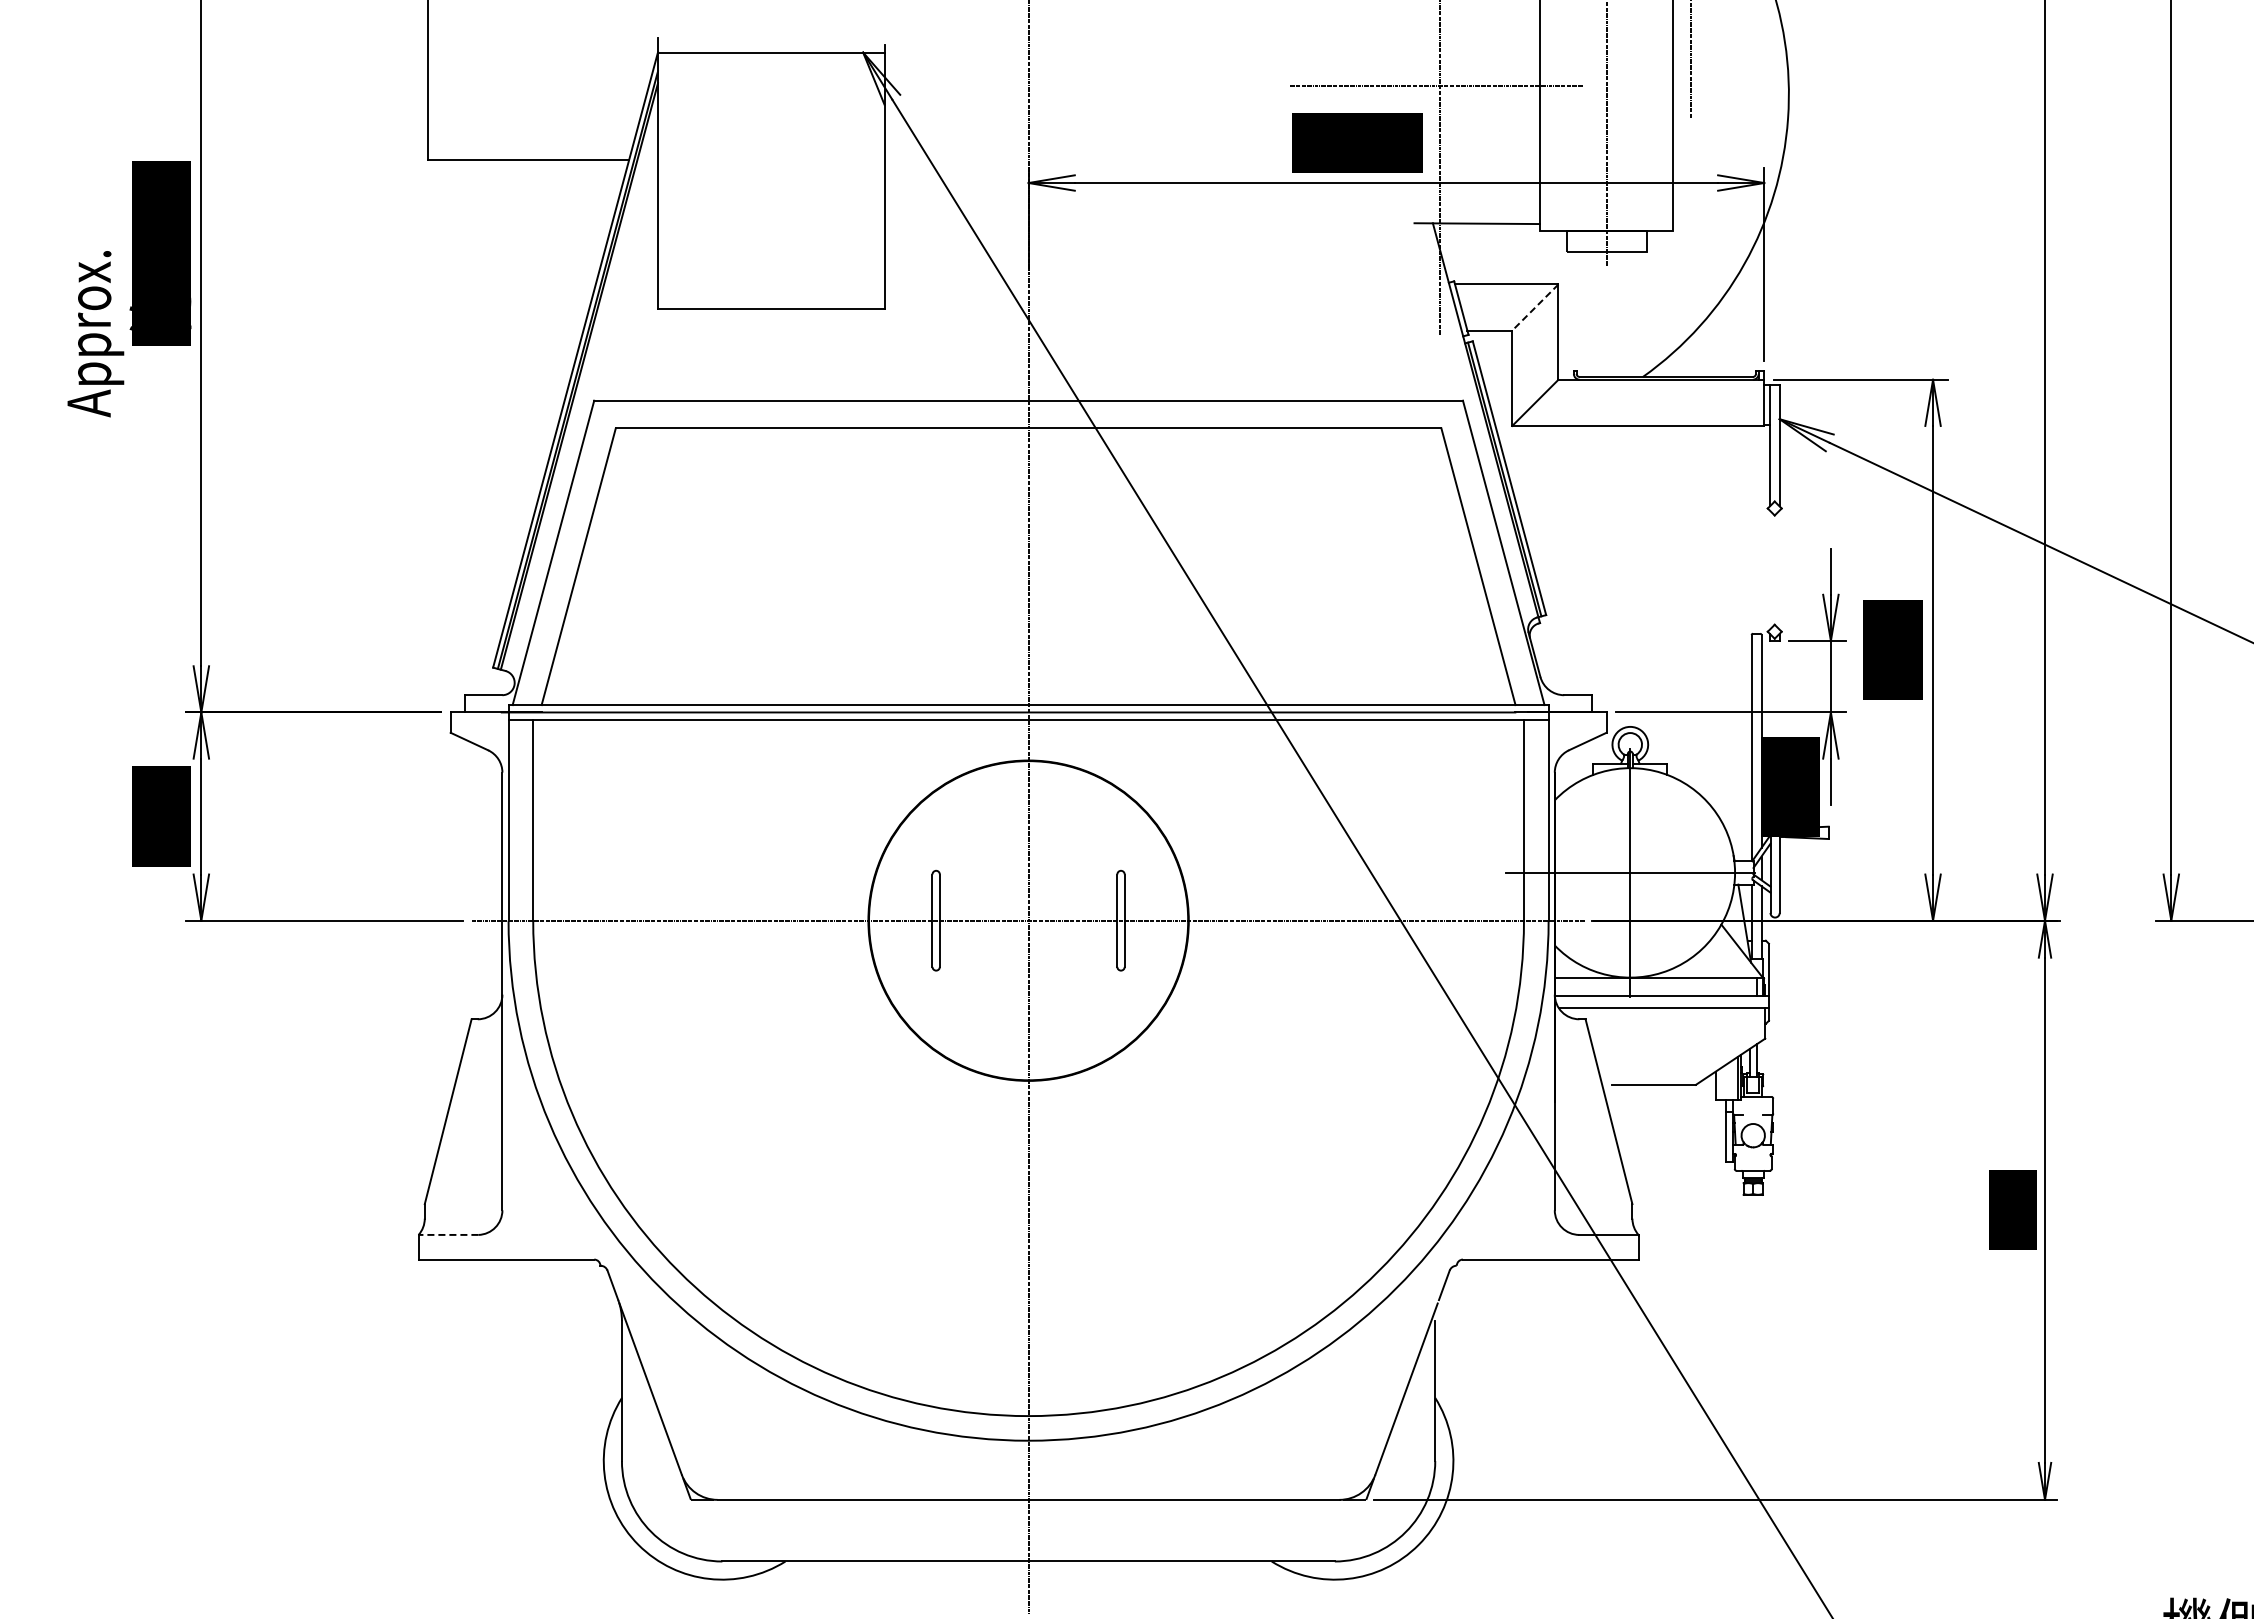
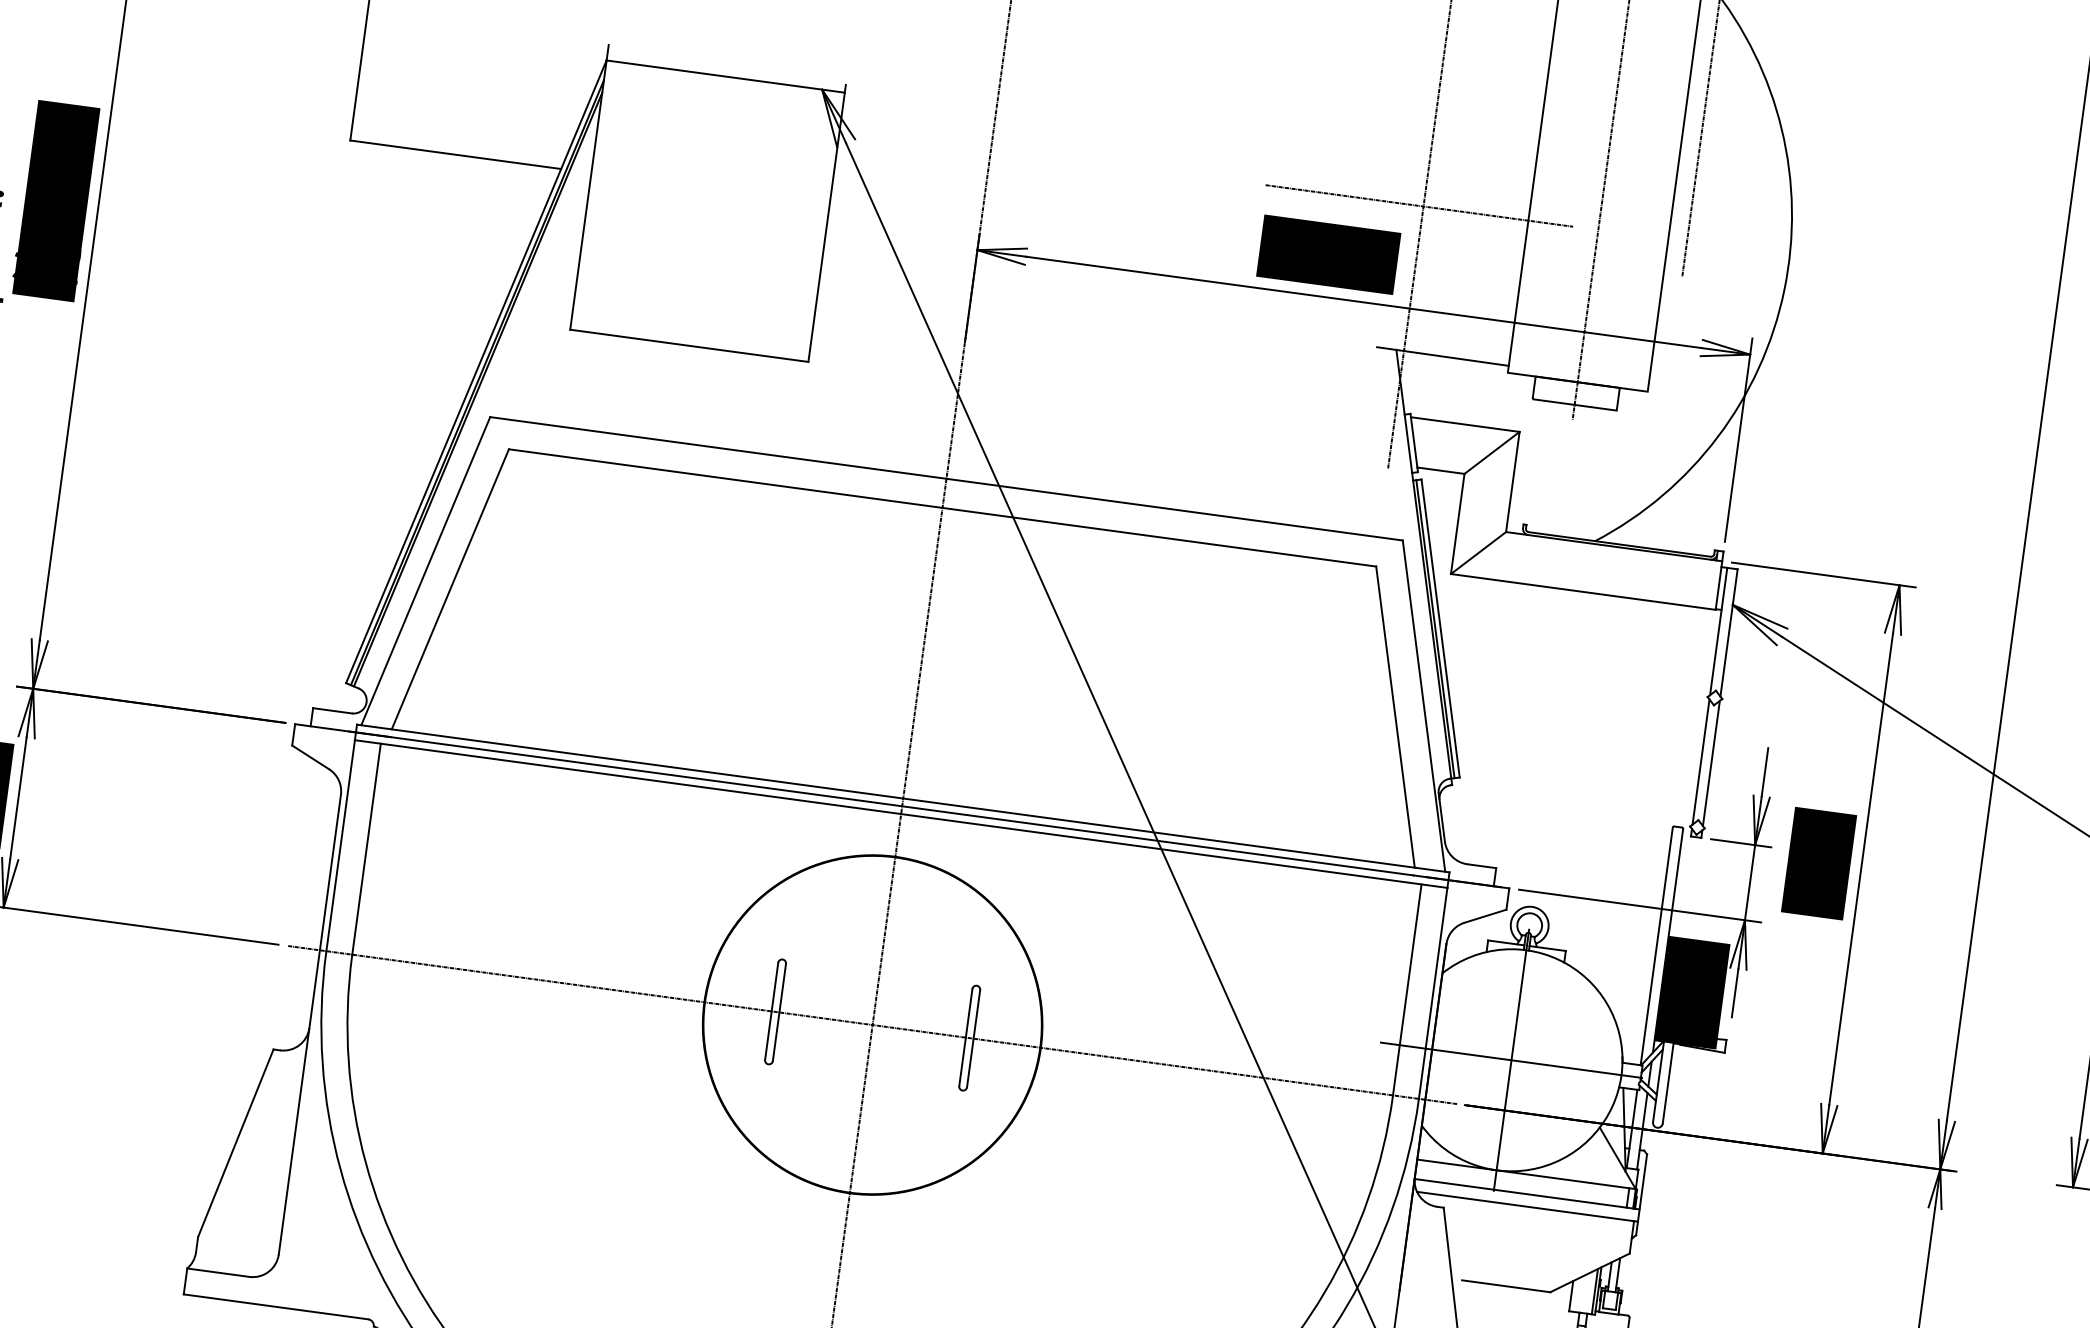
line: (1535, 307) -> (1492, 452), dashed -> solid
line: (1769, 569) -> (1700, 761), added
line: (1779, 569) -> (1711, 762), added
line: (448, 1234) -> (218, 1272), dashed -> solid

